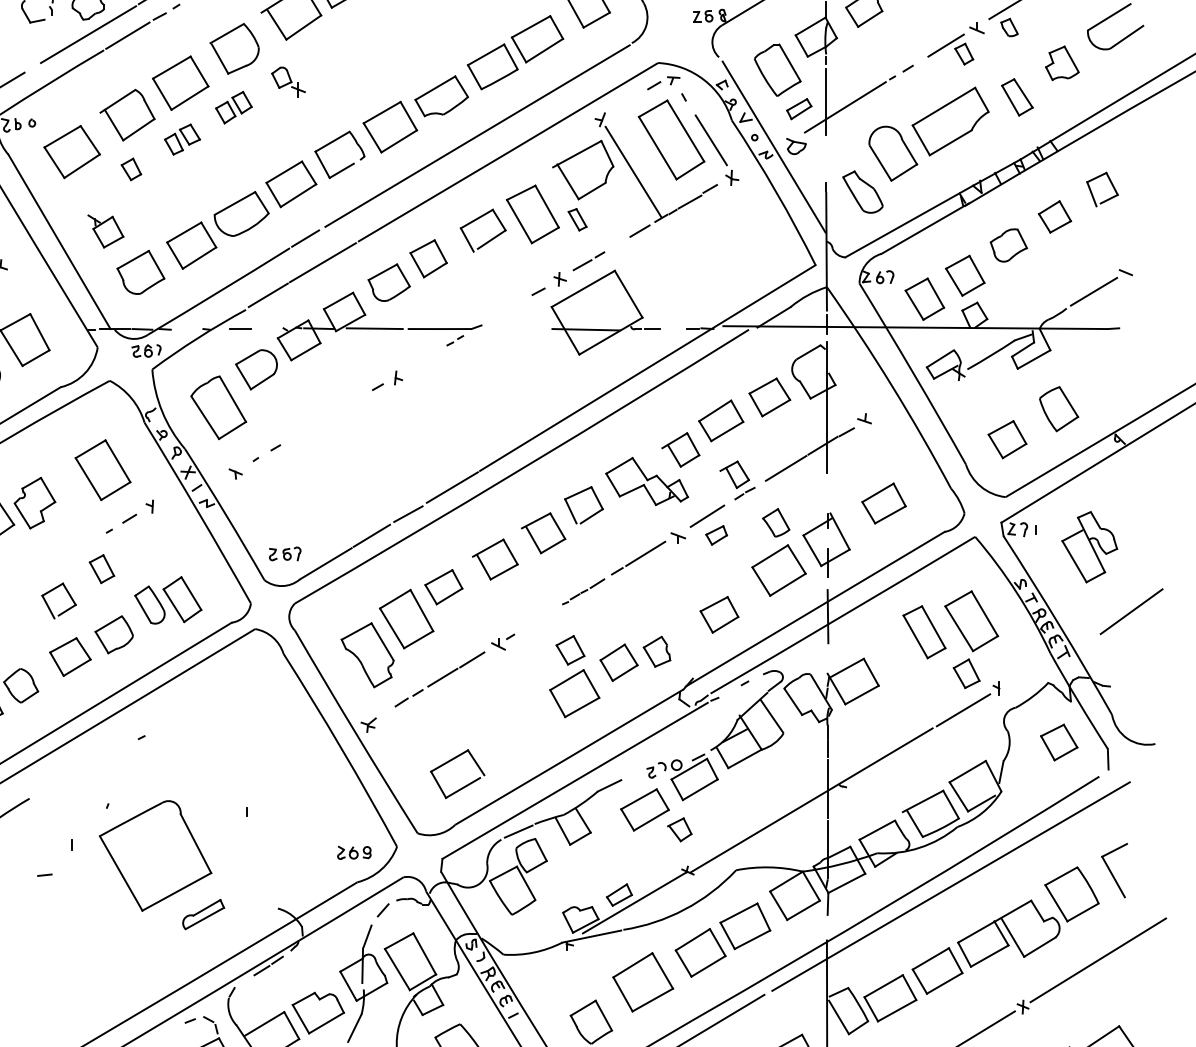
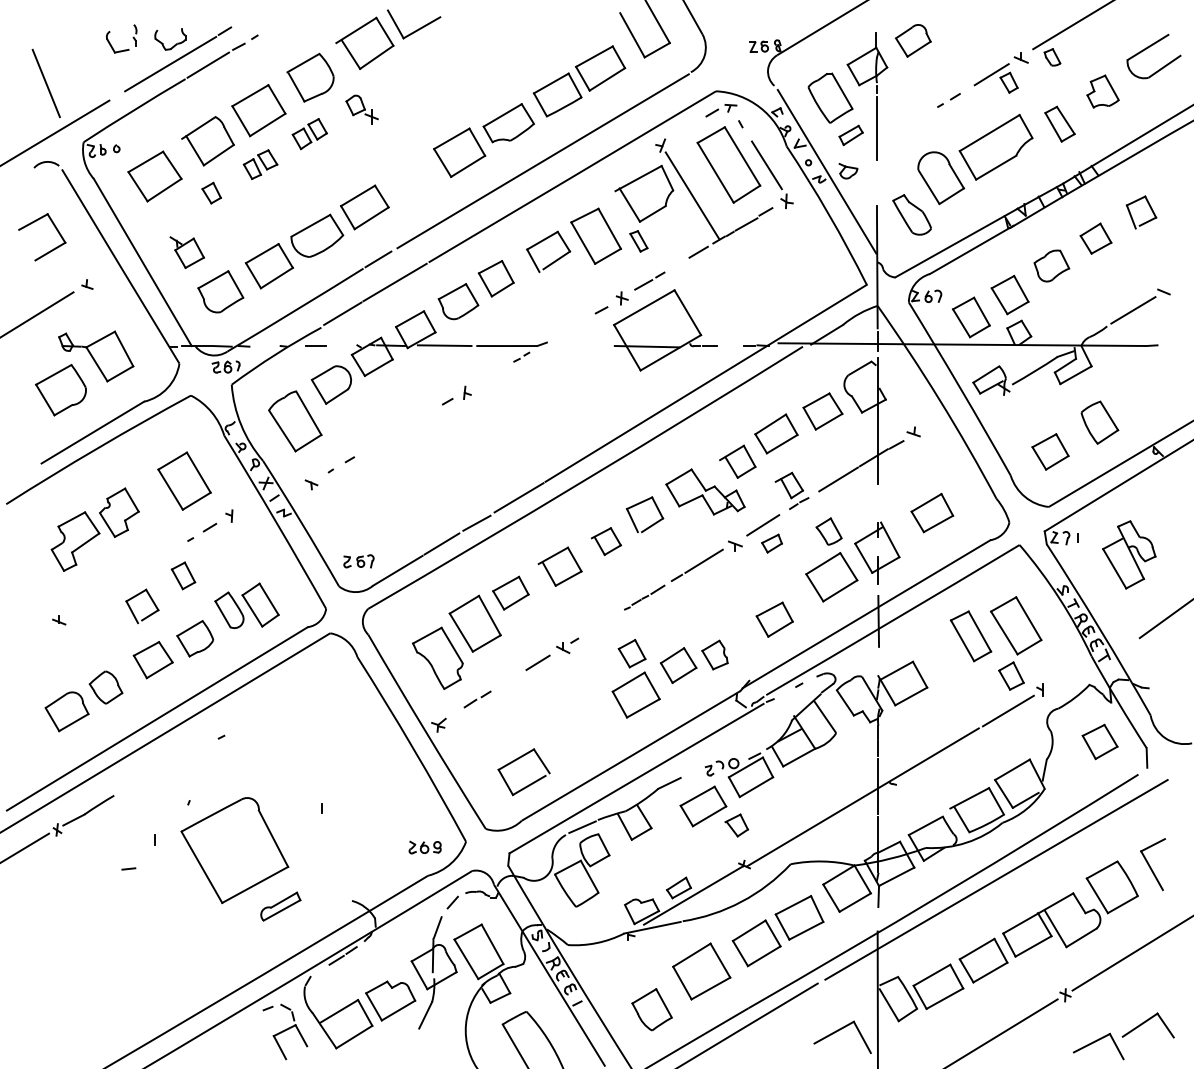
line: (845, 107) -> (895, 133), removed
part: (333, 142) -> (405, 167), removed
part: (543, 533) -> (606, 541), size x0.7
line: (442, 677) -> (509, 679), removed

